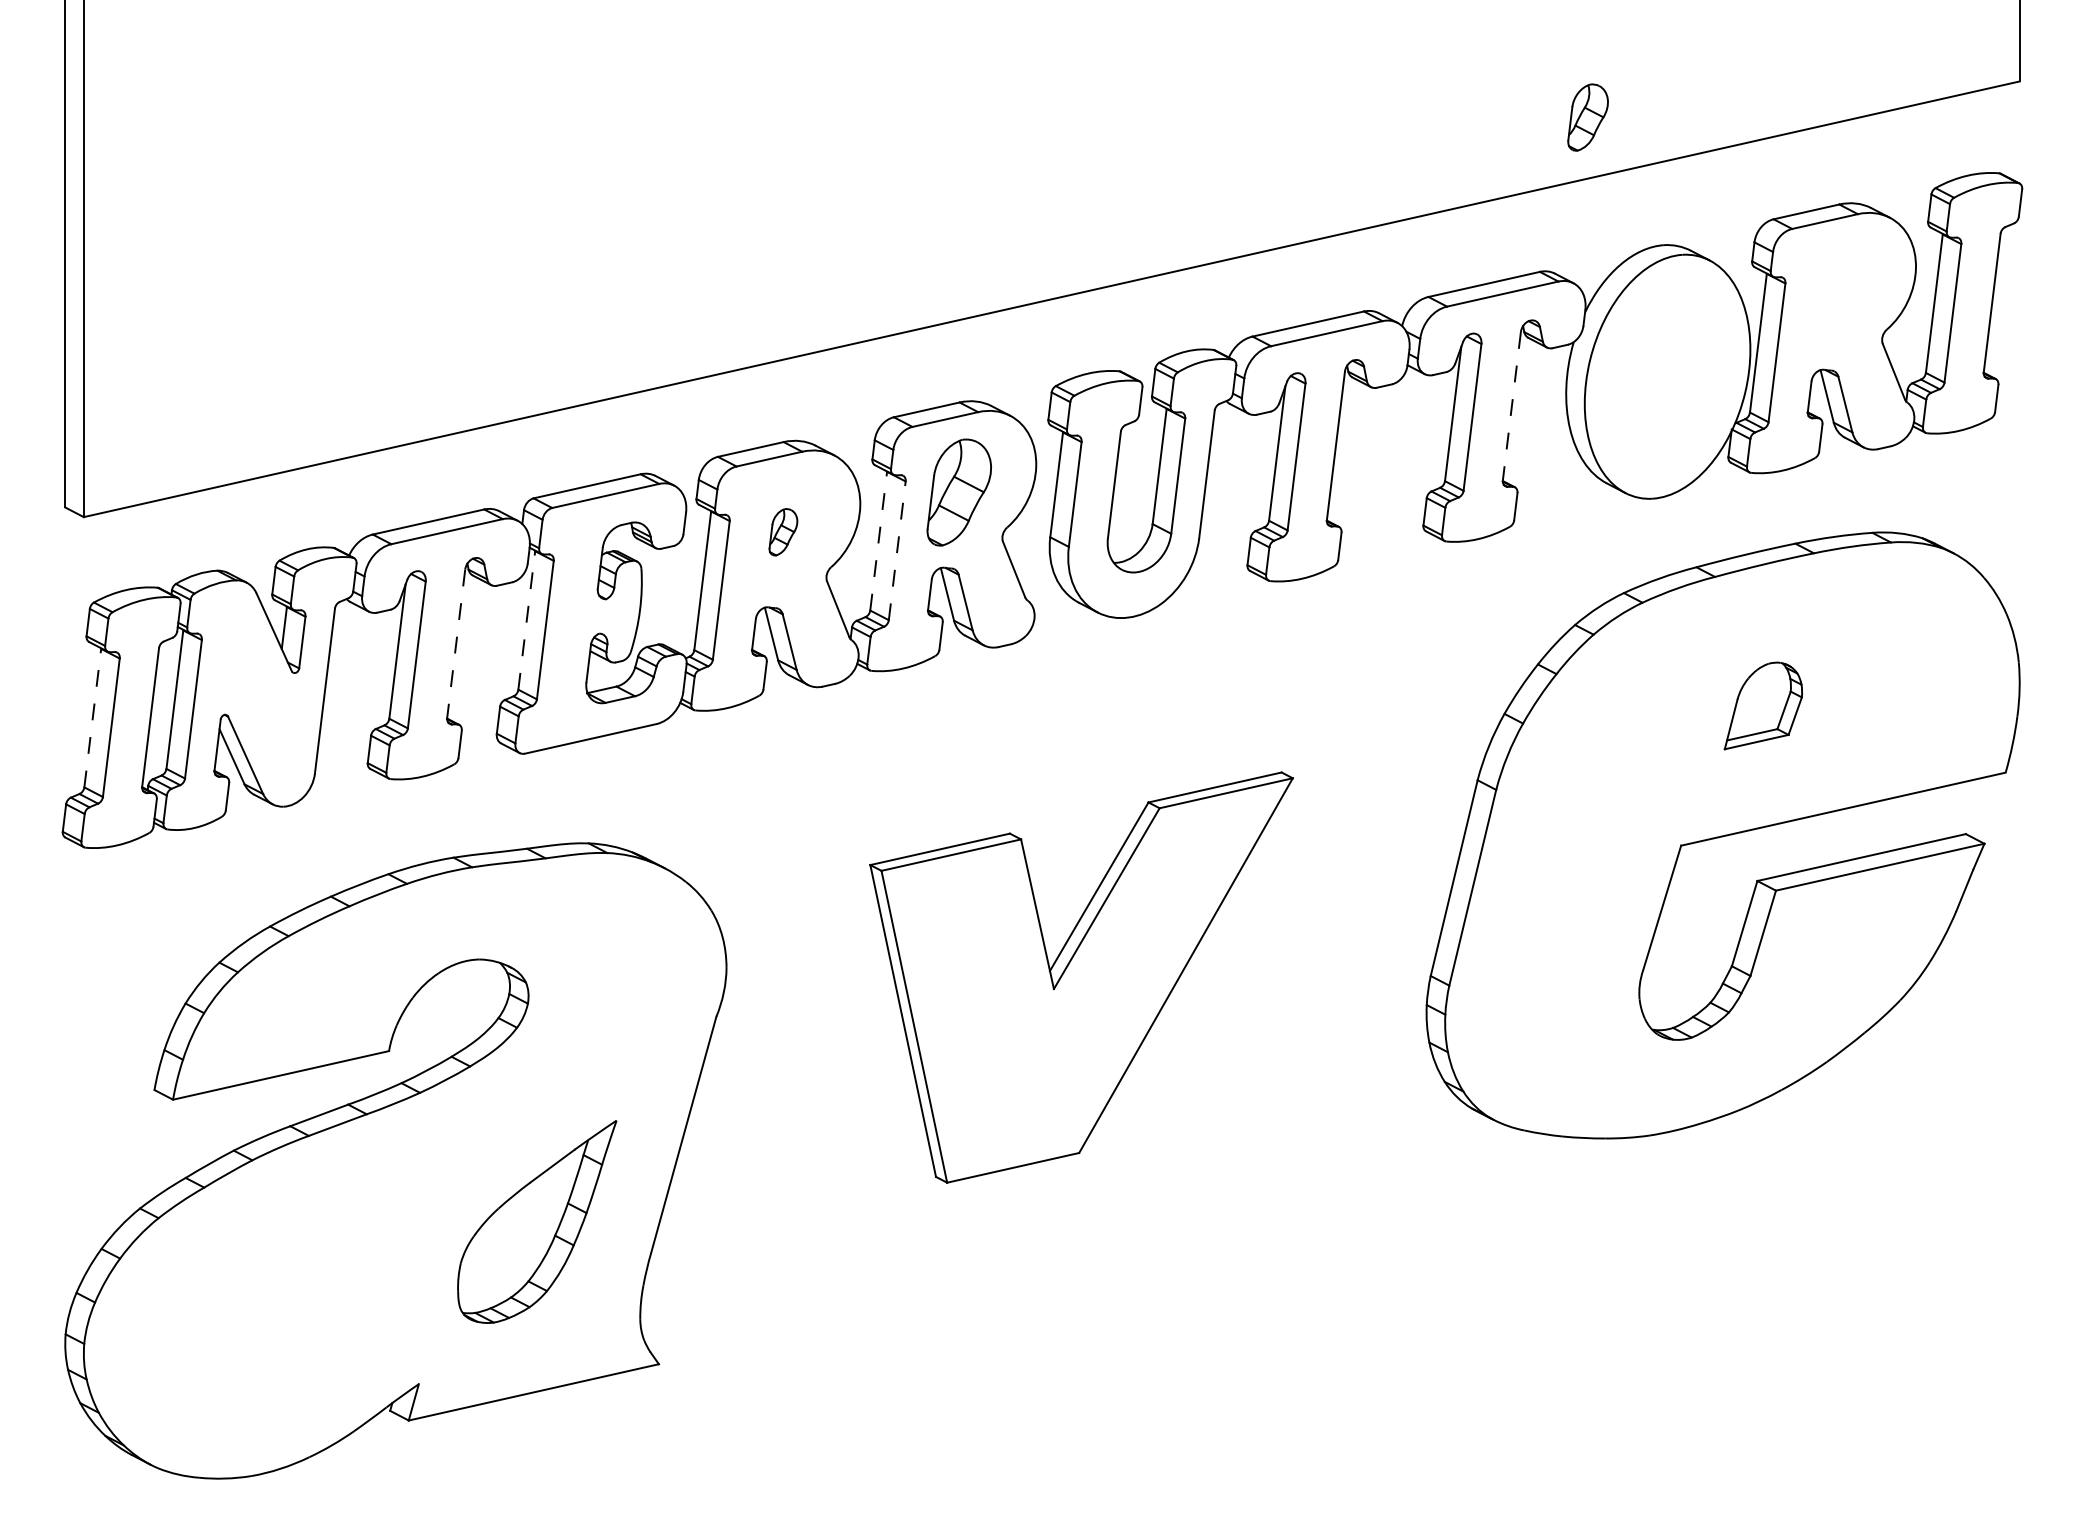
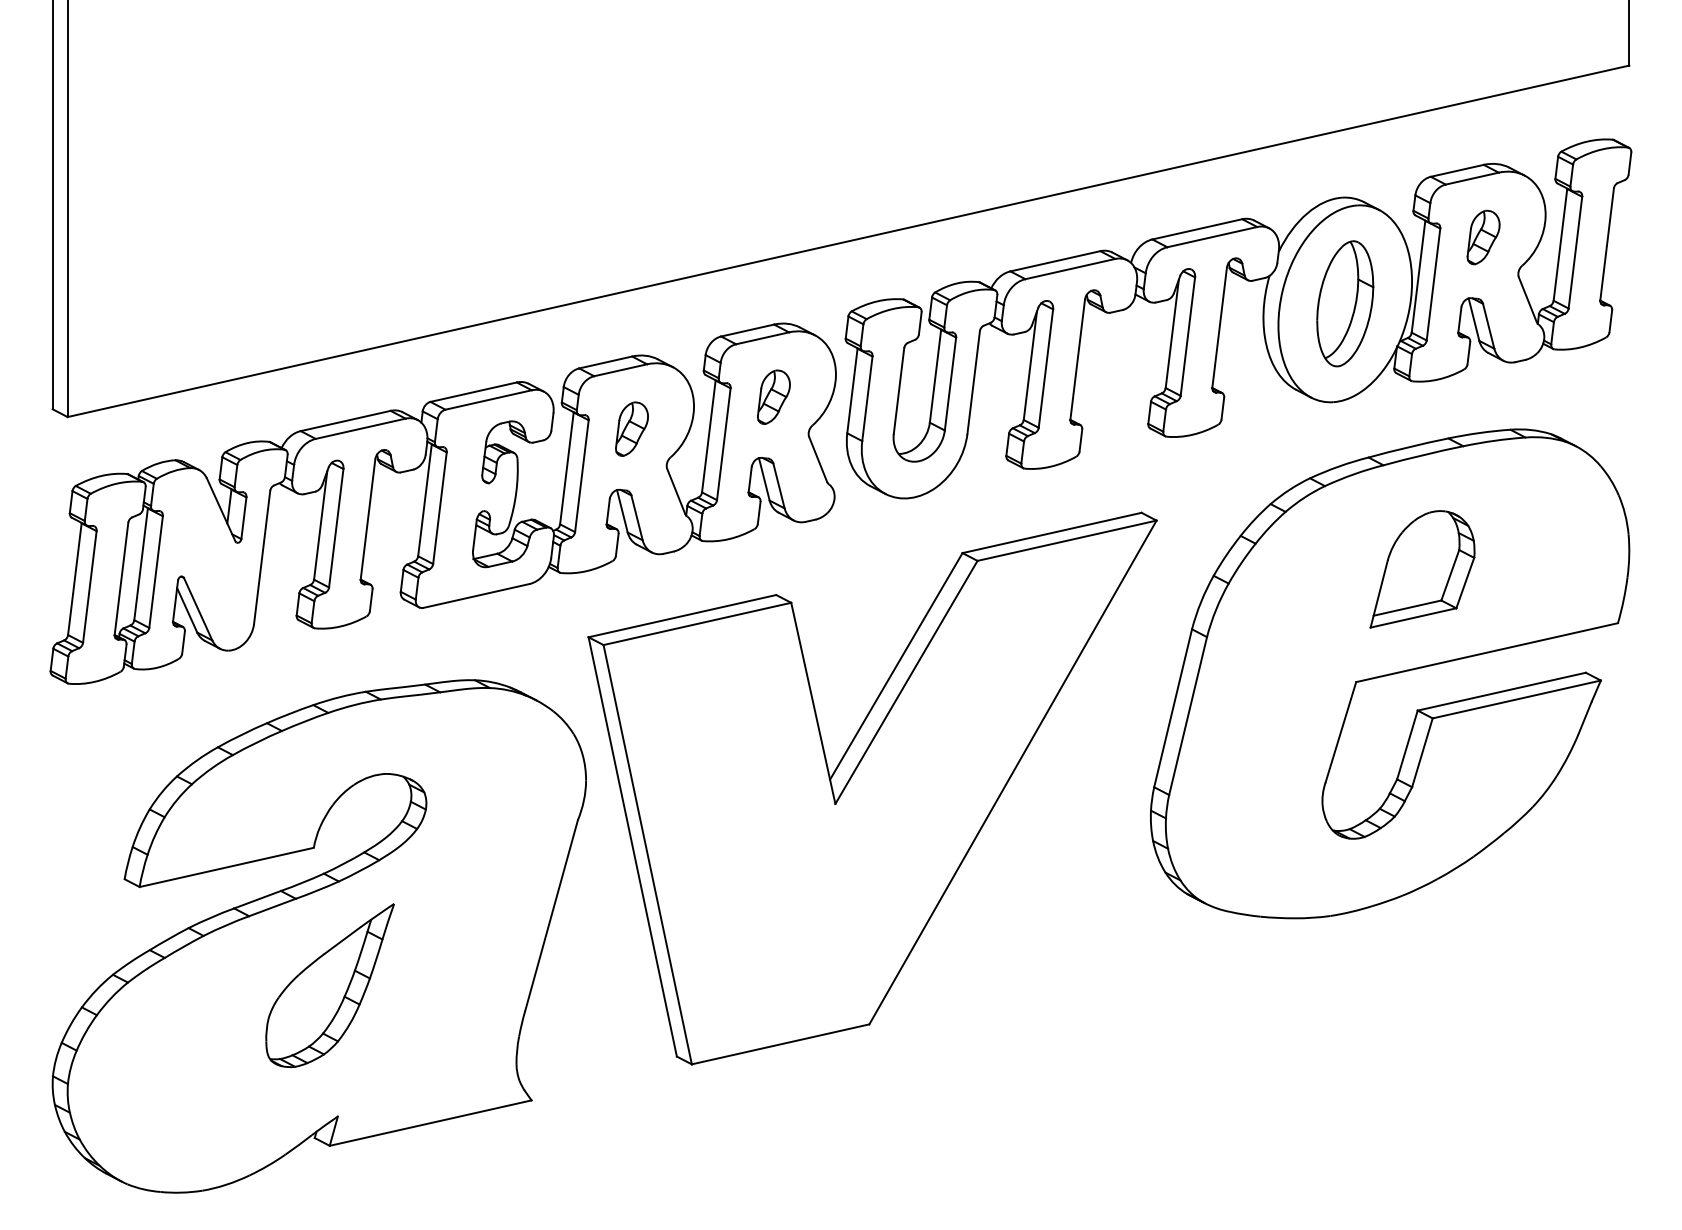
part: (1587, 117) -> (1483, 237), moved
part: (1667, 376) -> (1345, 303), added
line: (1511, 406) -> (1219, 327), dashed -> solid
part: (959, 492) -> (774, 397), size x0.62
part: (783, 532) -> (632, 429), size x1.43
line: (878, 541) -> (708, 436), dashed -> solid
line: (897, 550) -> (724, 443), dashed -> solid
line: (526, 620) -> (424, 500), dashed -> solid
line: (456, 643) -> (368, 519), dashed -> solid
part: (1763, 705) -> (1422, 569), size x1.67
line: (92, 718) -> (74, 579), dashed -> solid
part: (1081, 977) -> (872, 788), size x1.67
part: (537, 1221) -> (330, 985), moved

